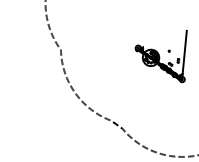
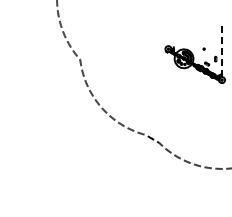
line: (184, 53) -> (221, 50), solid -> dashed

